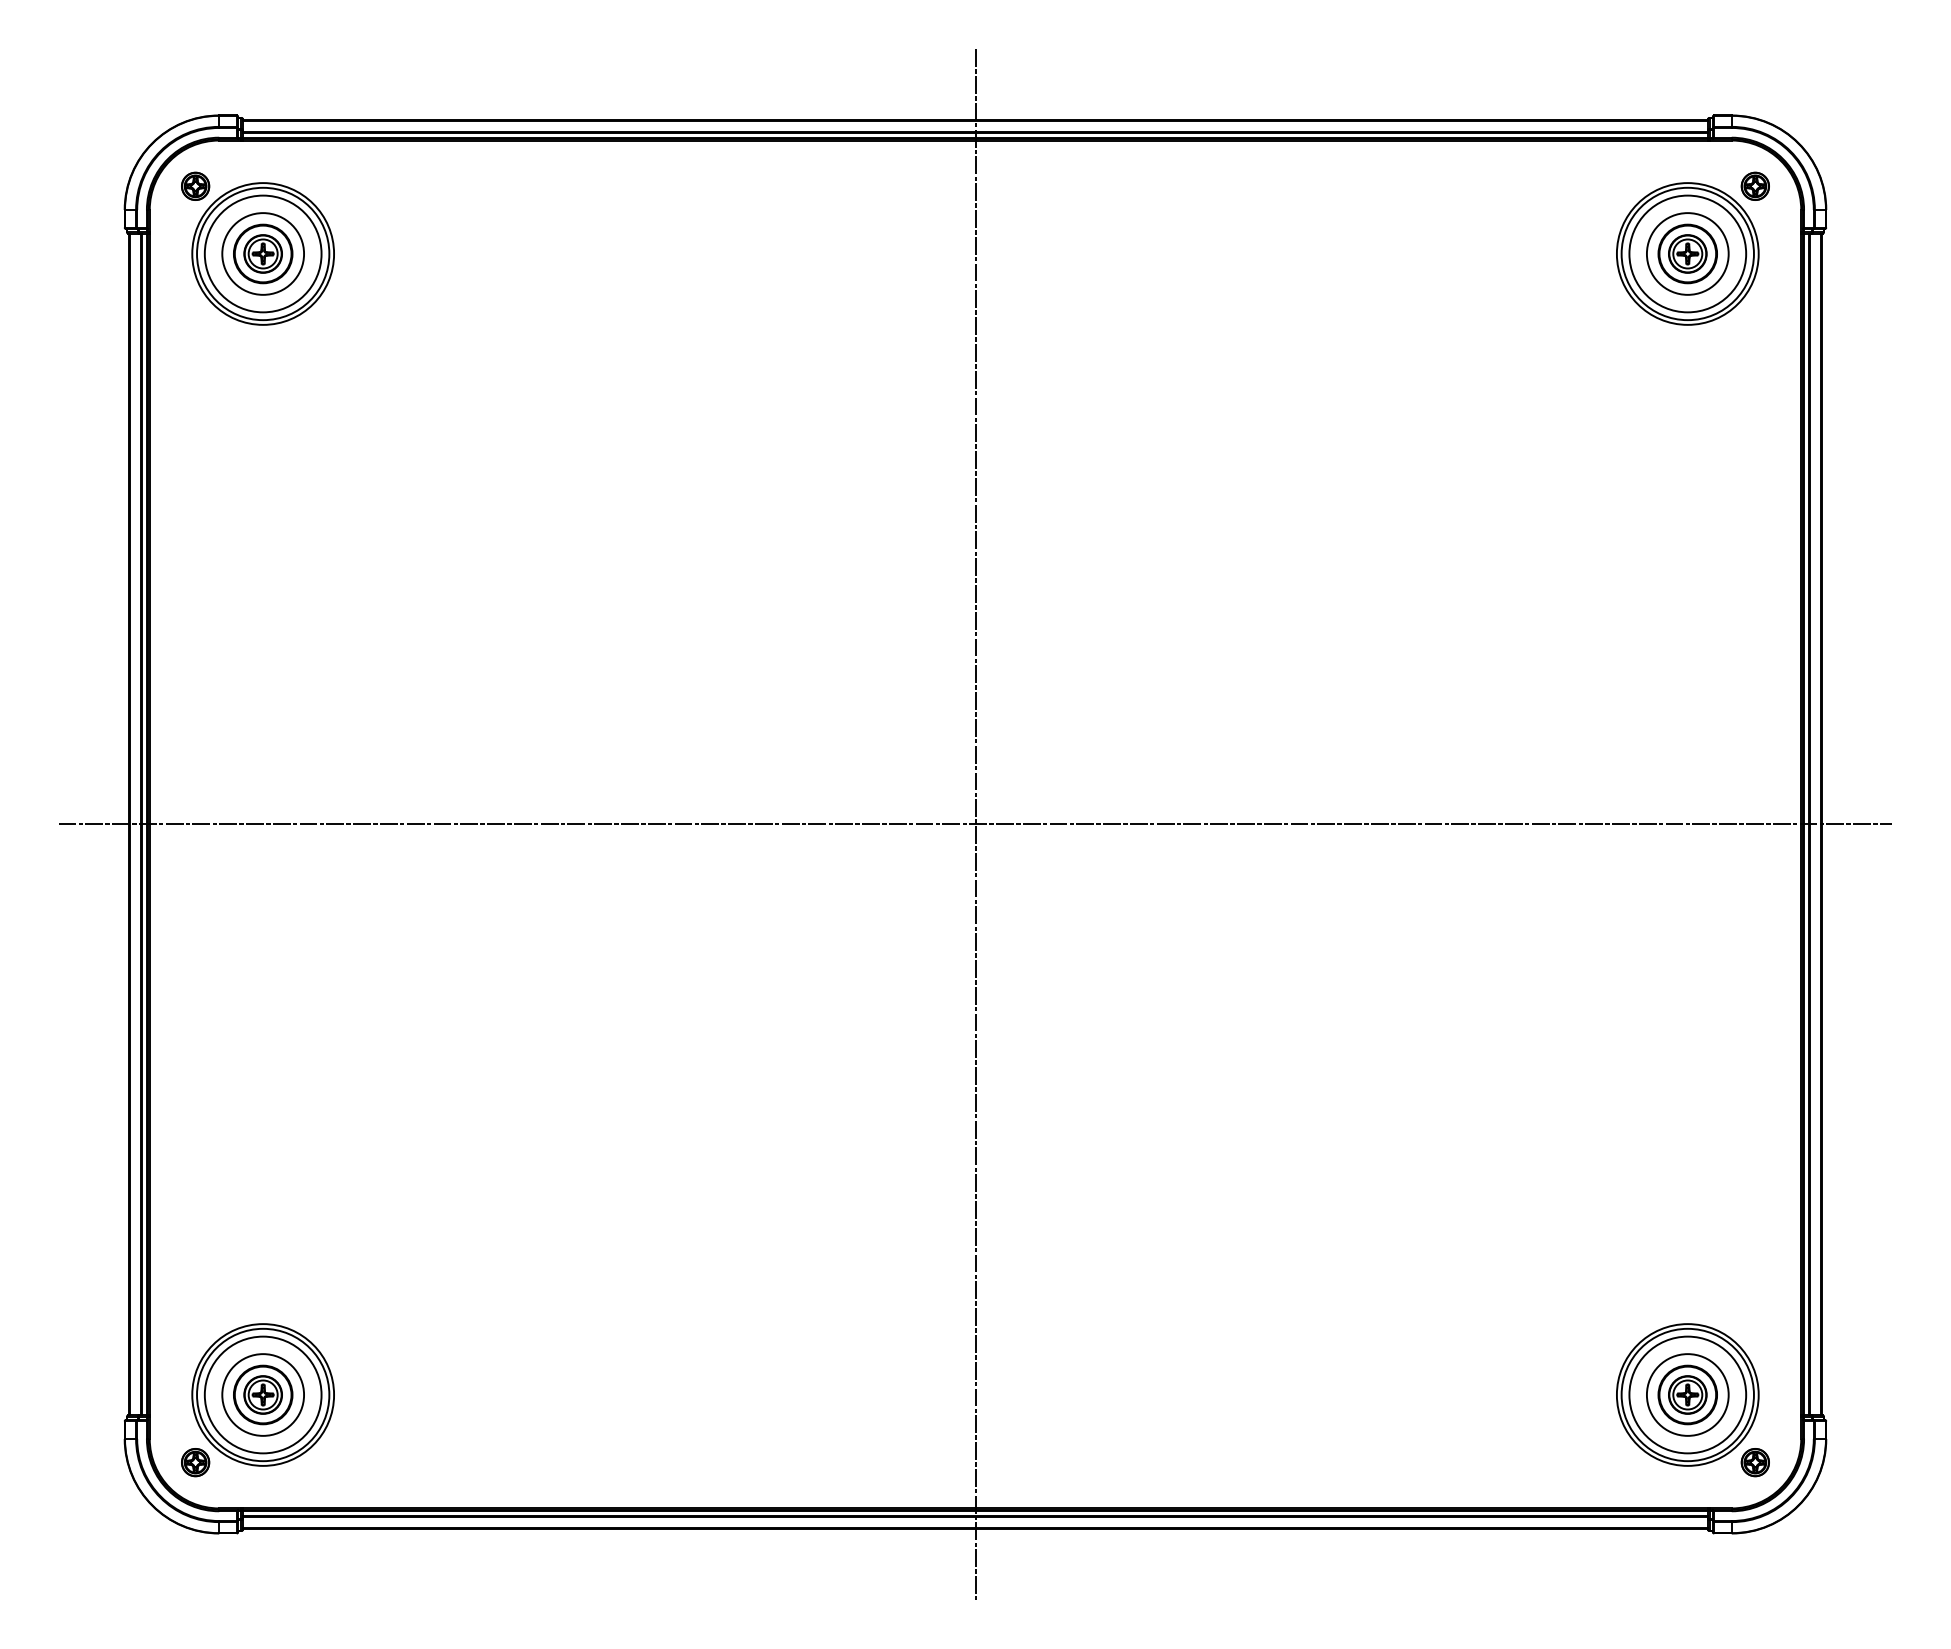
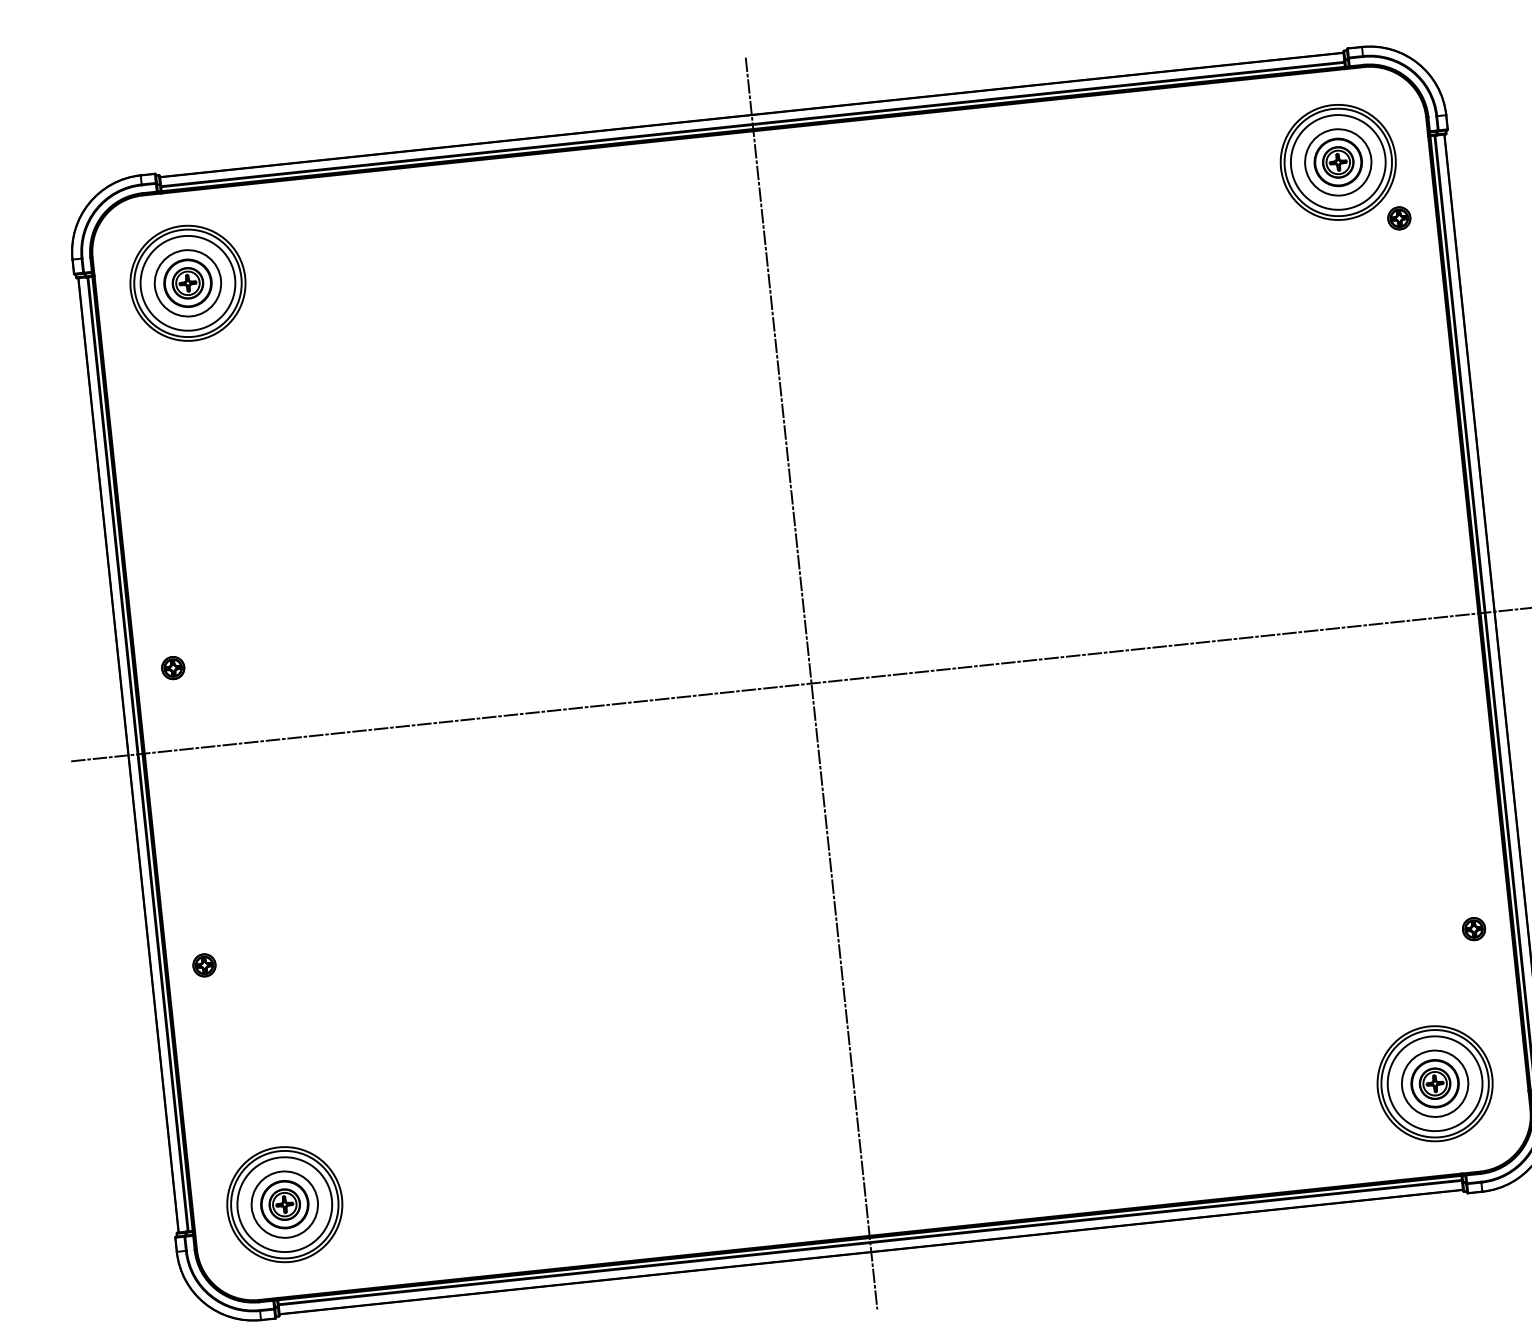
part: (195, 185) -> (173, 667), moved
part: (1754, 185) -> (1398, 217), moved
part: (195, 1462) -> (204, 965), moved
part: (1754, 1462) -> (1473, 929), moved

